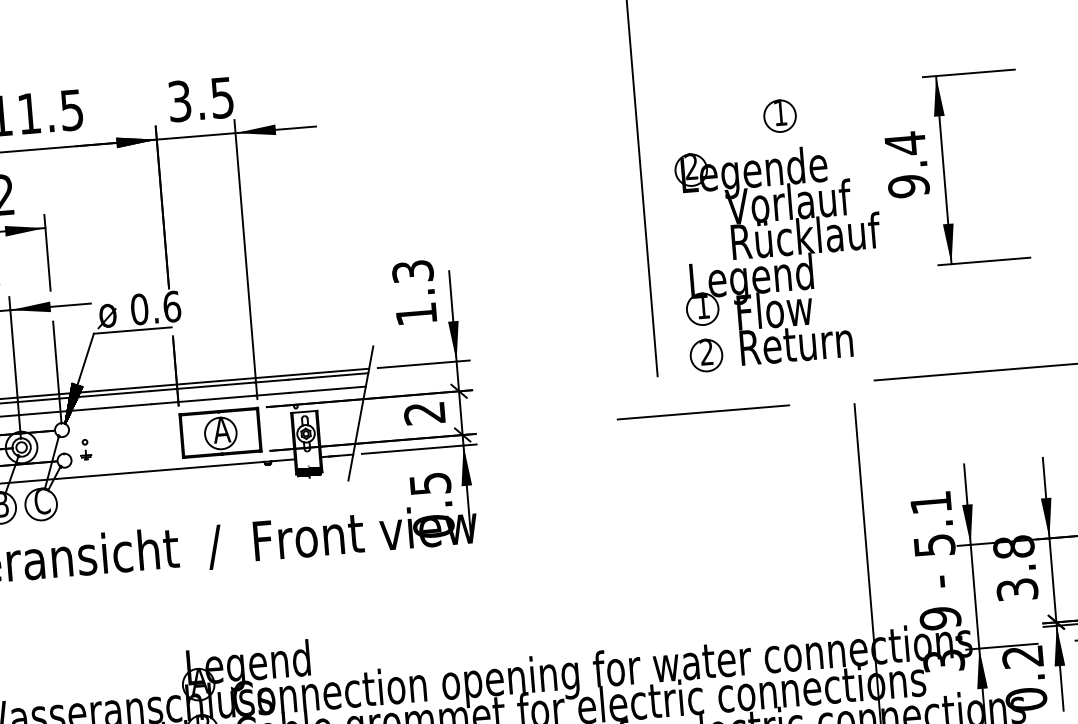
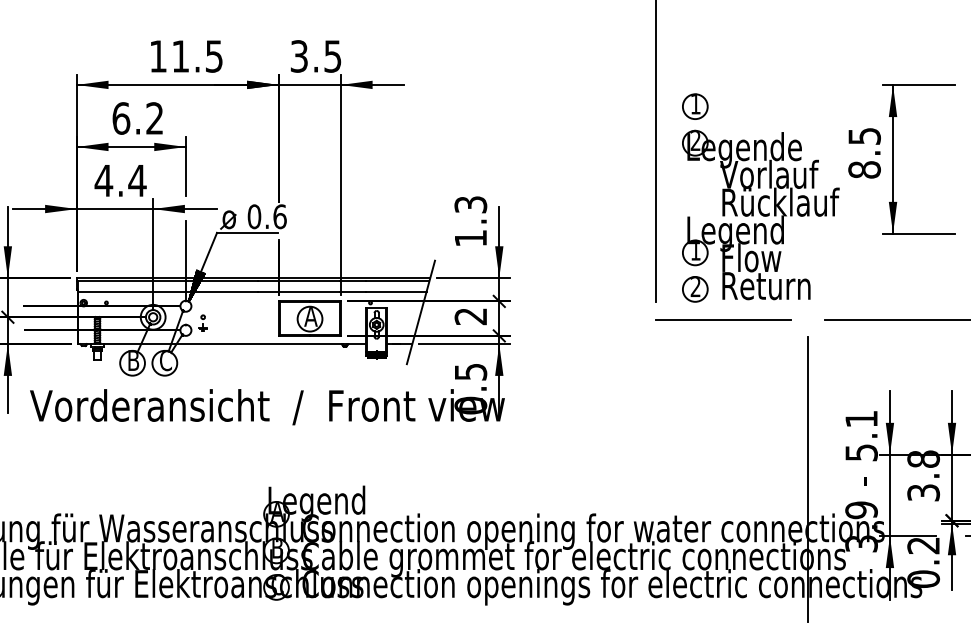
part: (780, 115) -> (695, 106), moved
text: (906, 164) -> (864, 152), 9.4 -> 8.5
line: (703, 412) -> (723, 319), moved

